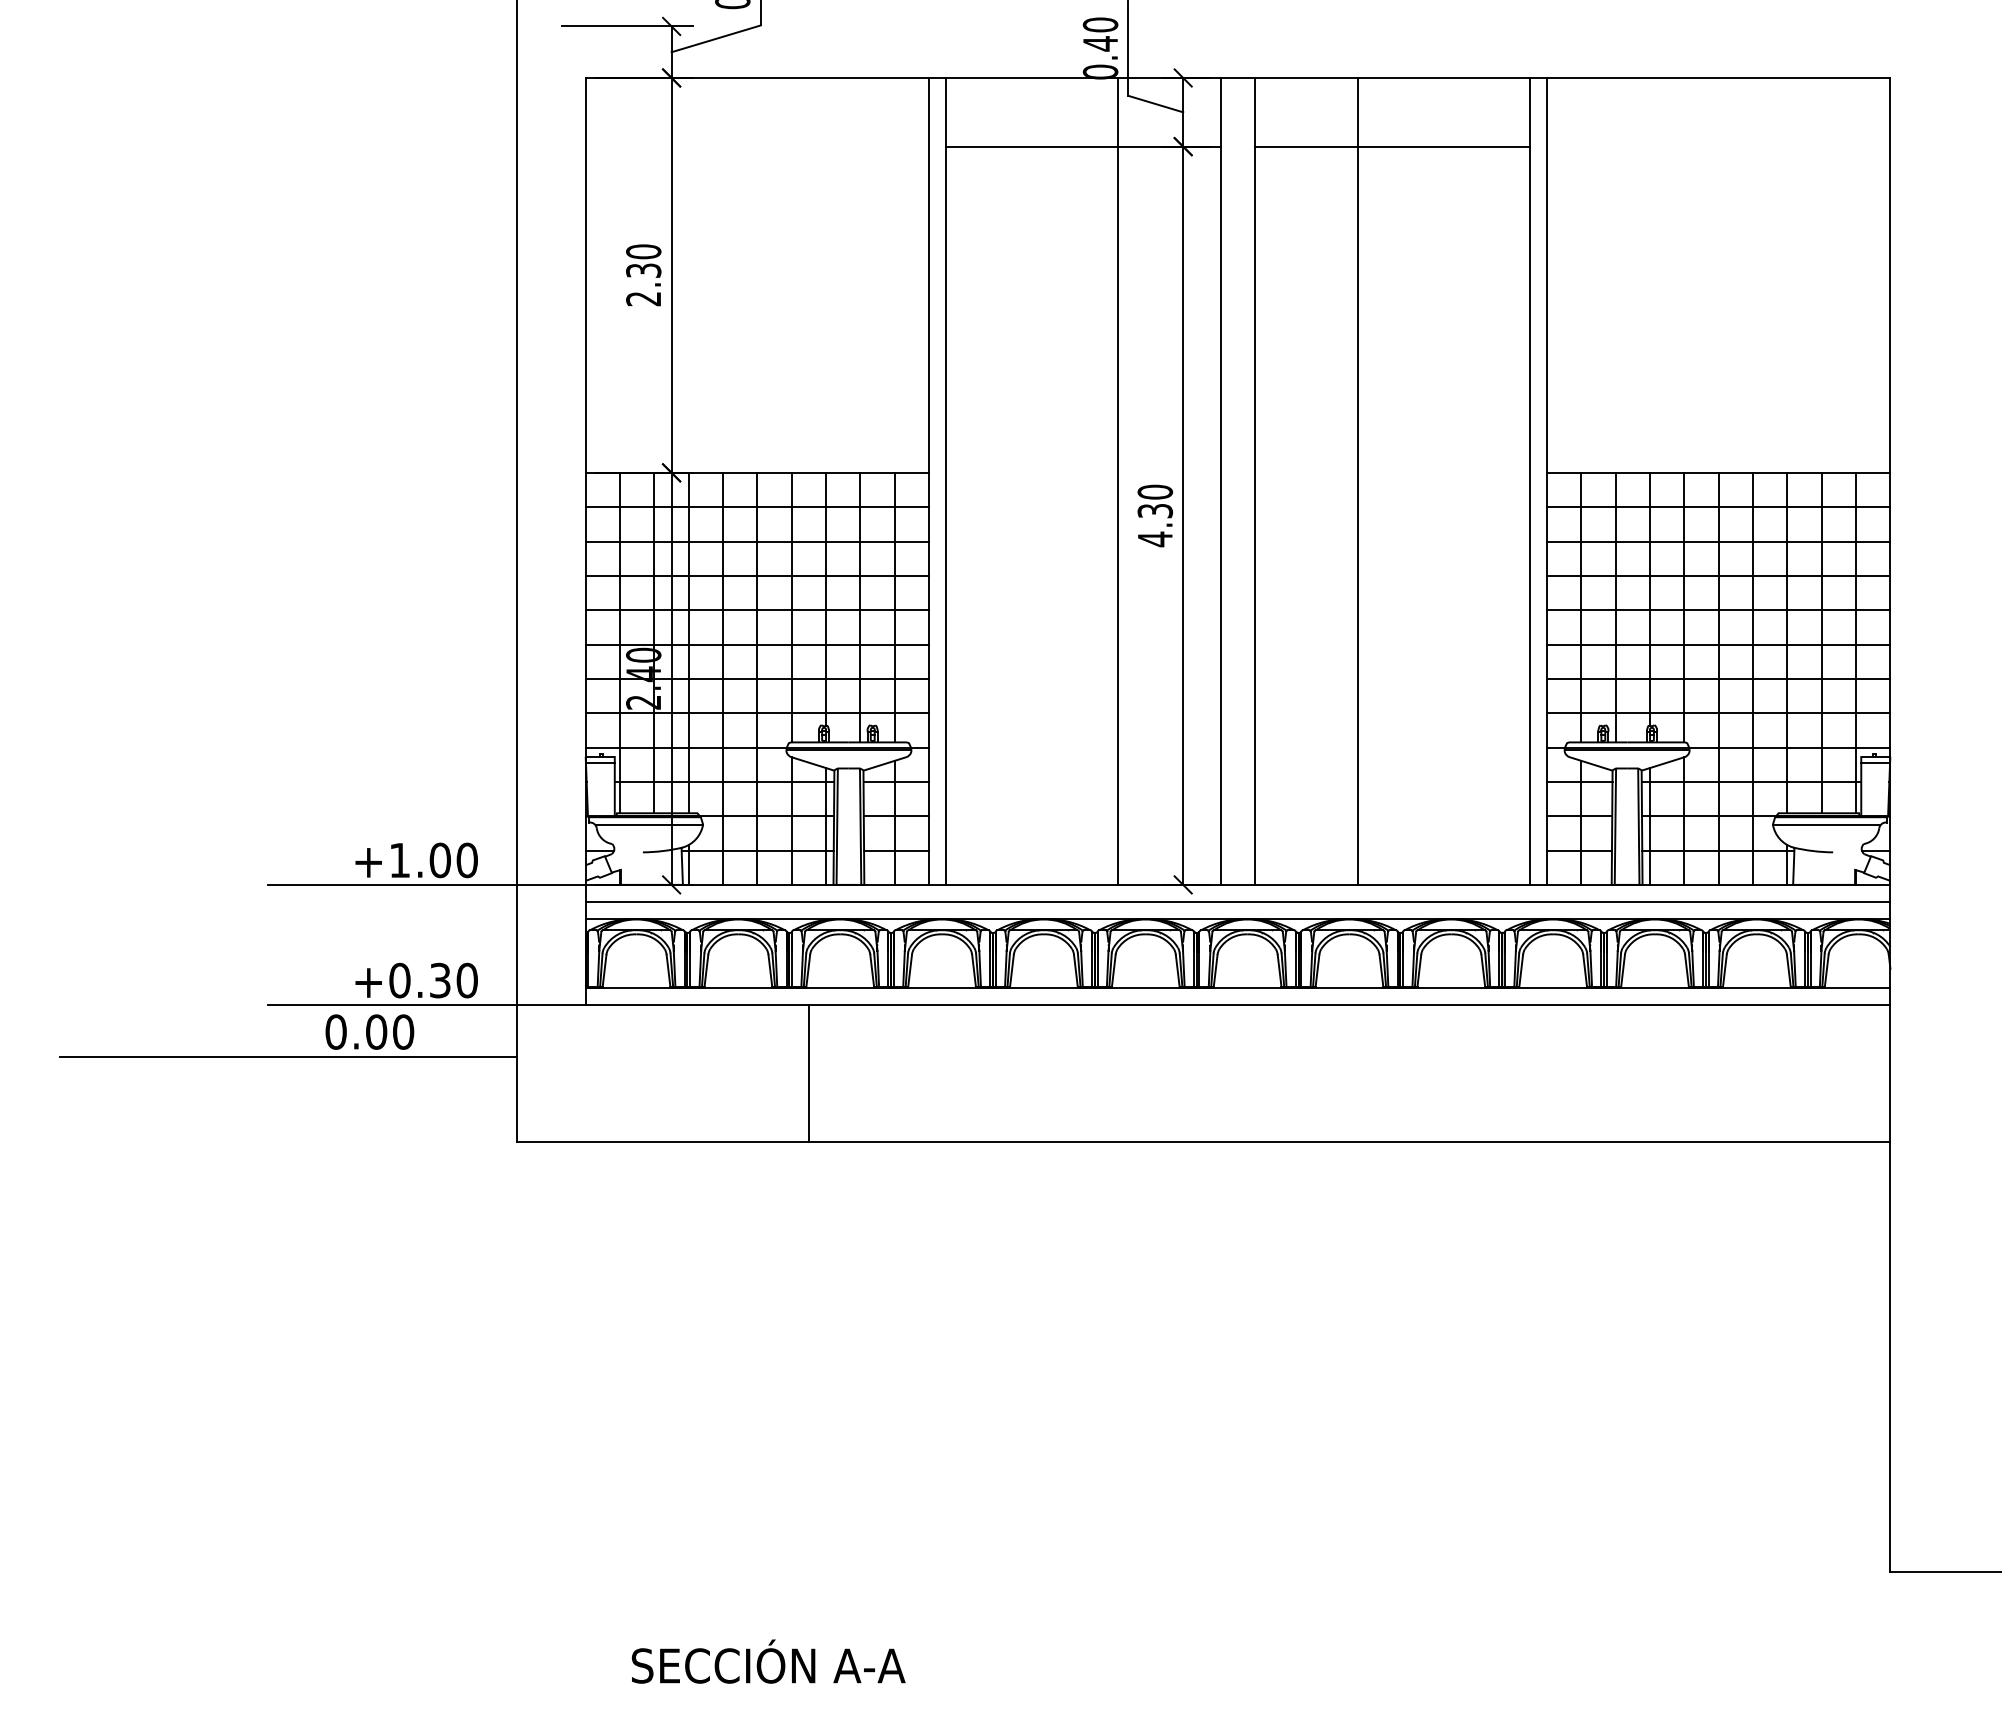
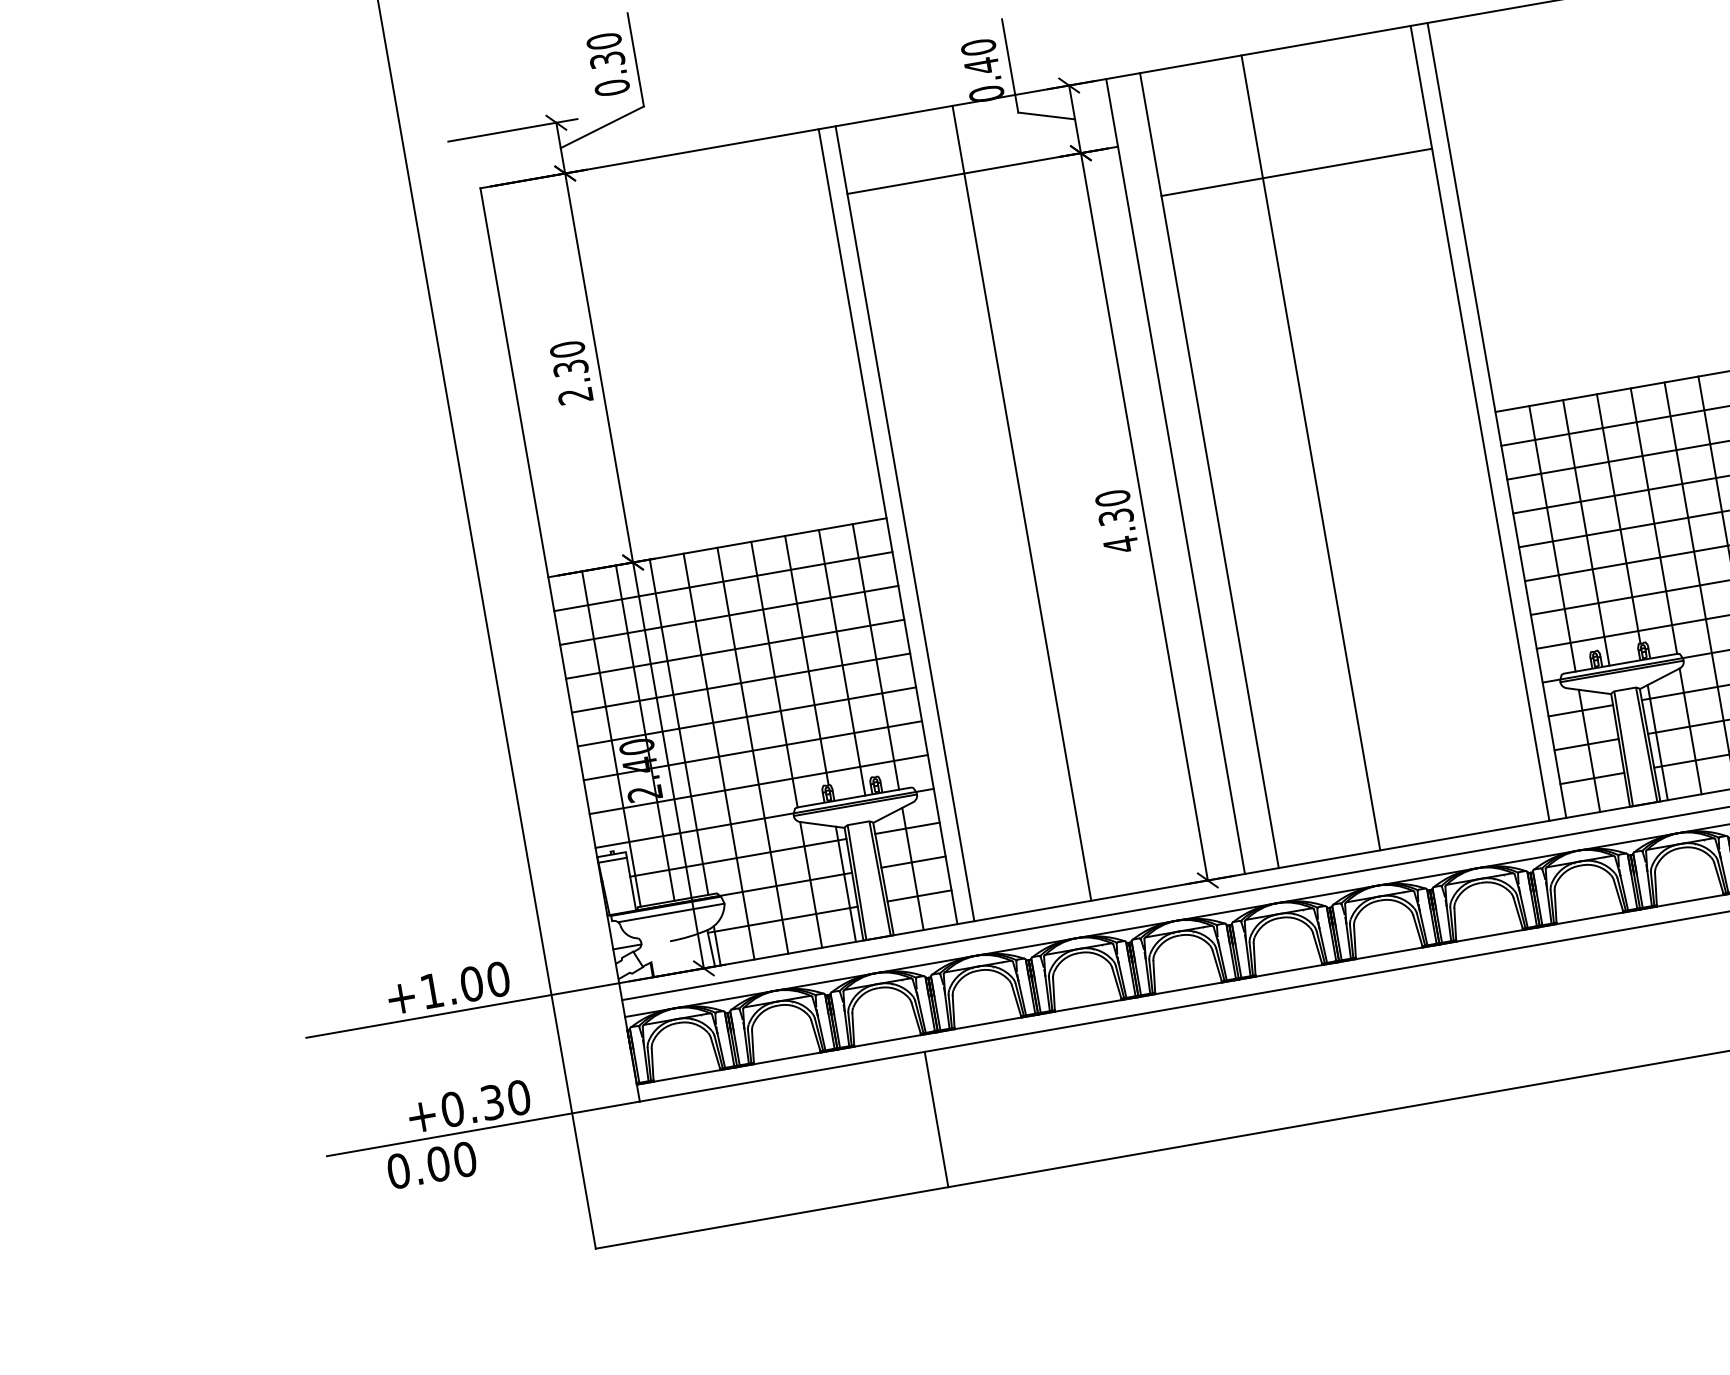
line: (1392, 146) -> (1296, 172), moved
line: (1117, 480) -> (1021, 502), moved
line: (288, 1056) -> (355, 1203), removed
line: (808, 1073) -> (936, 1119), moved

